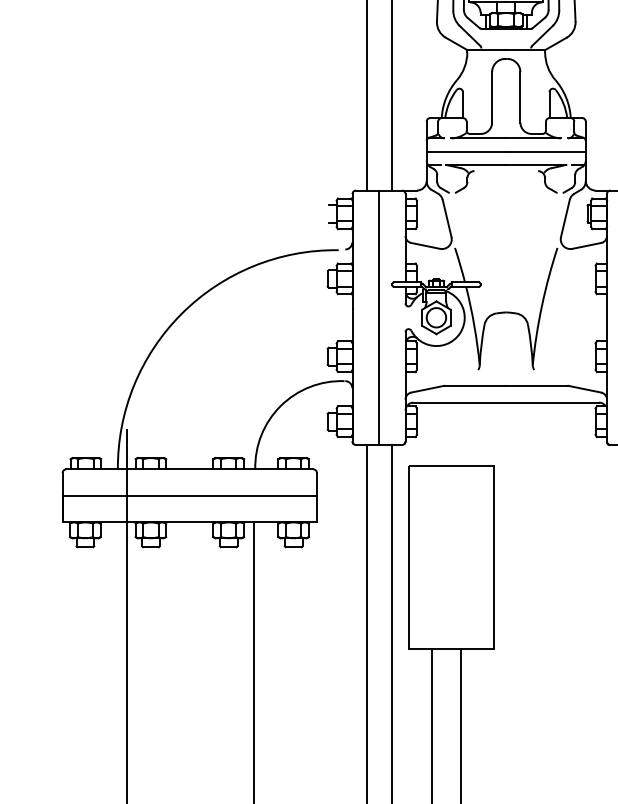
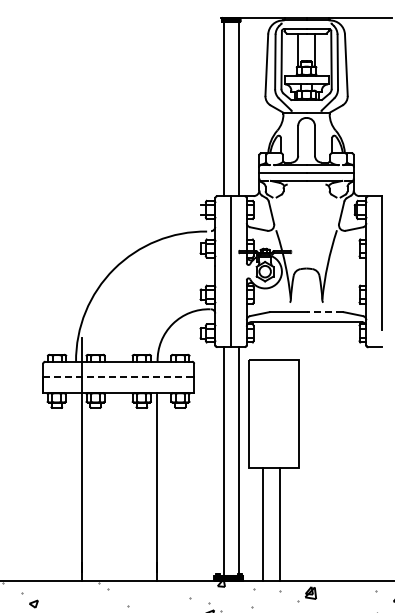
line: (536, 386) -> (324, 312), solid -> dashed
line: (191, 496) -> (119, 377), solid -> dashed

